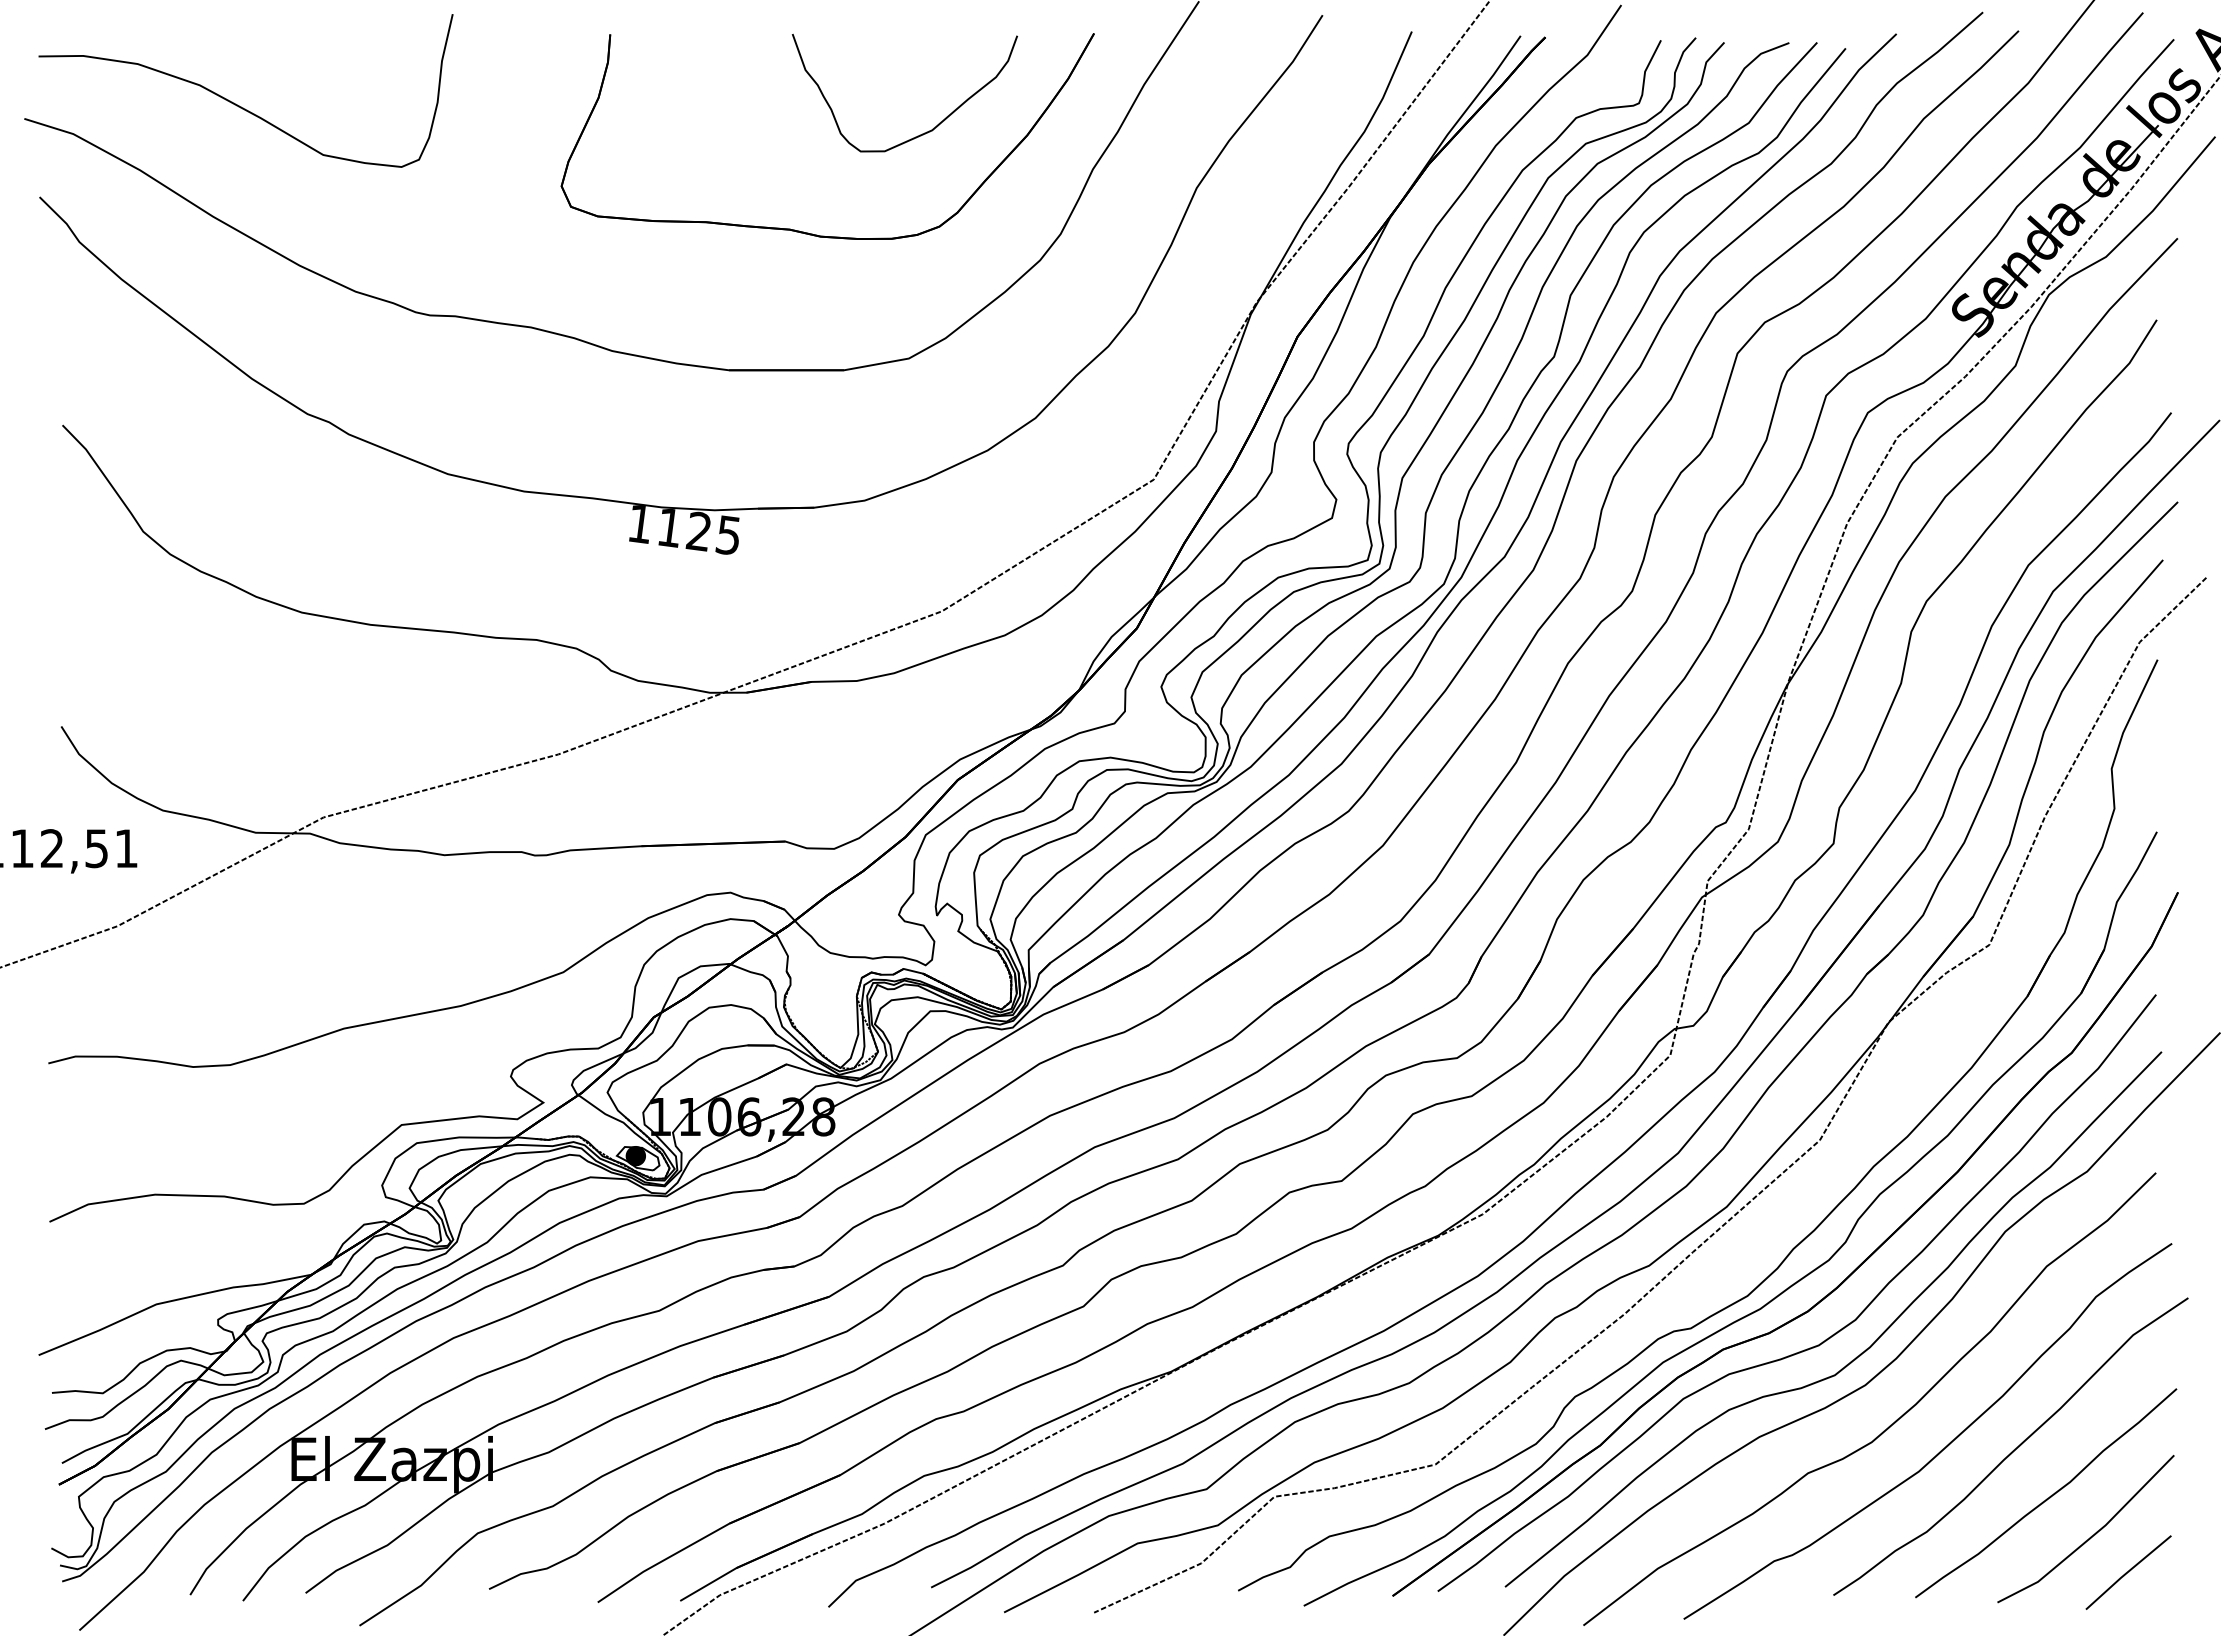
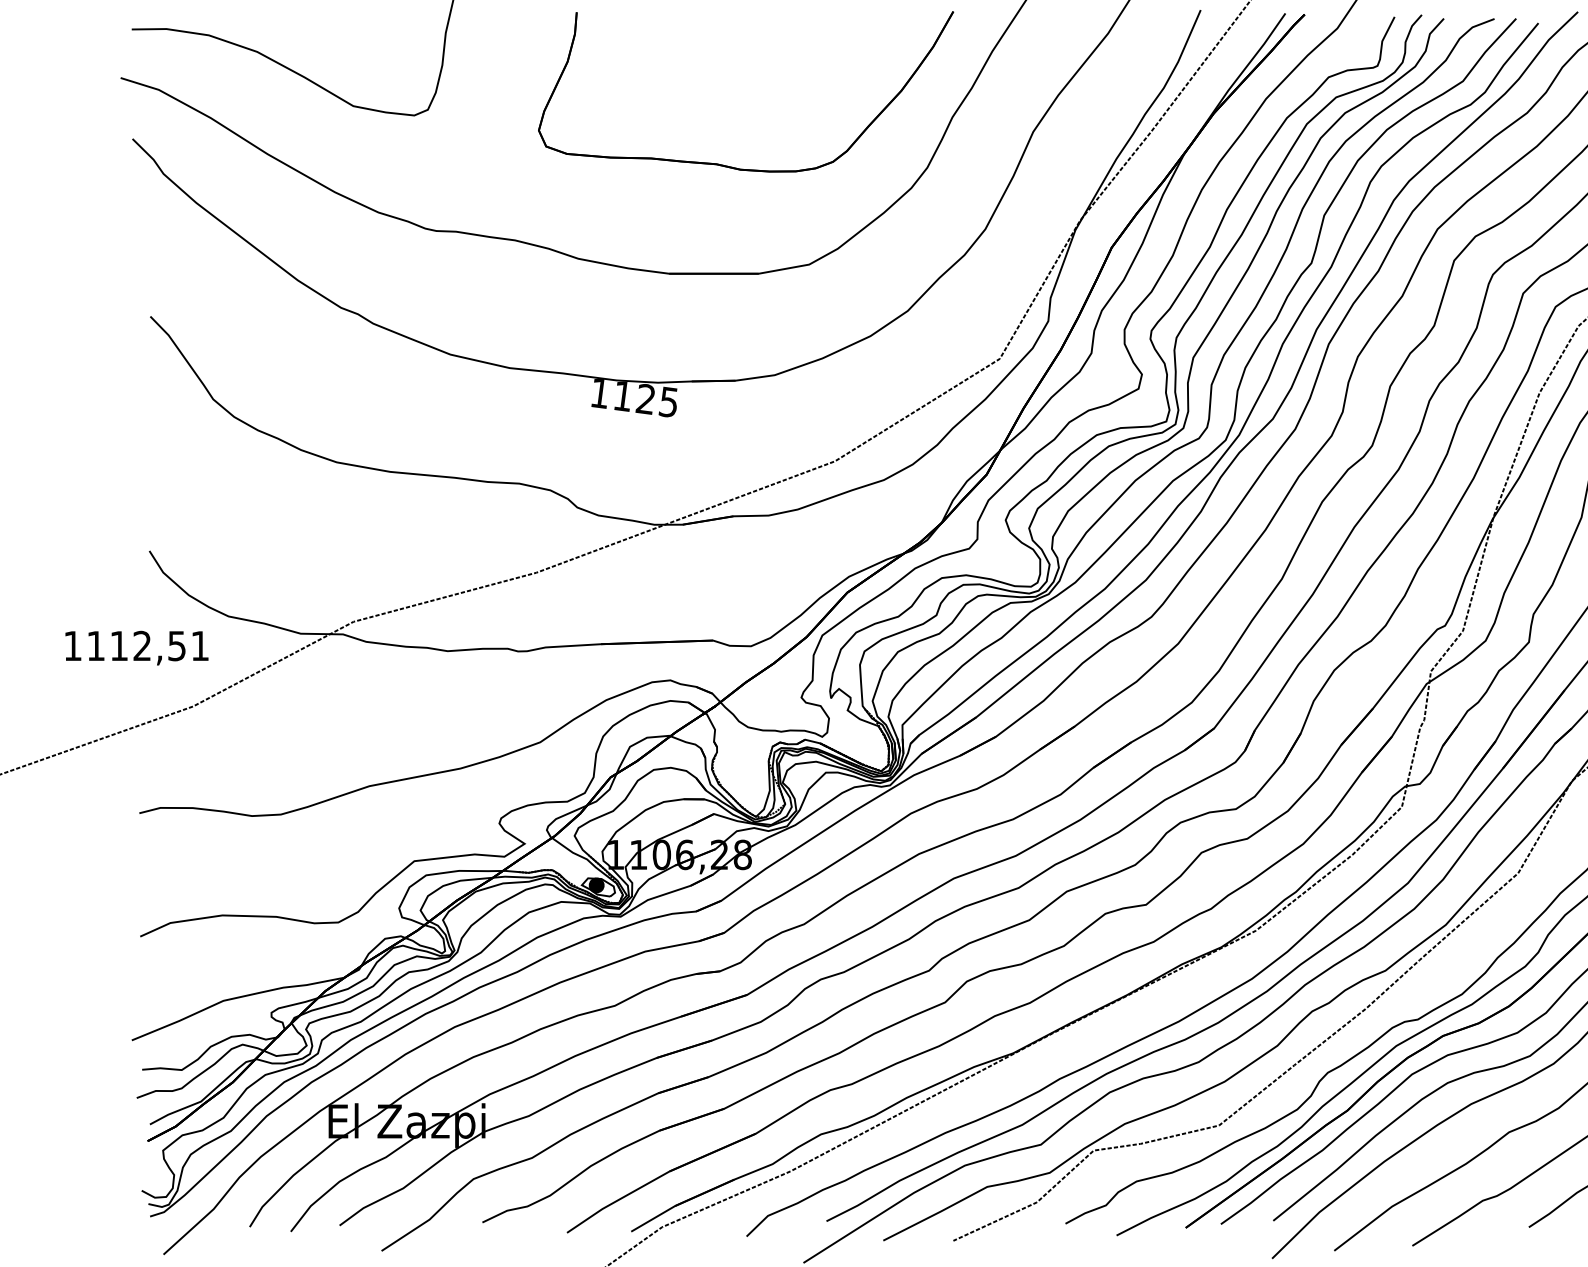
curve: (924, 132) -> (821, 88), removed

